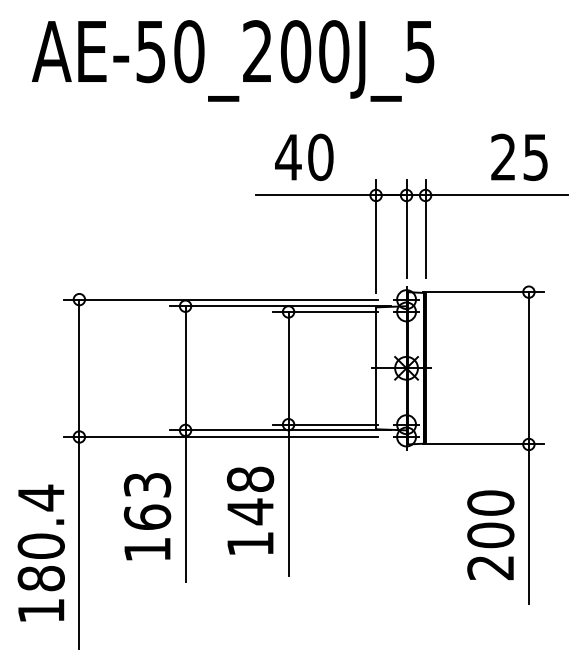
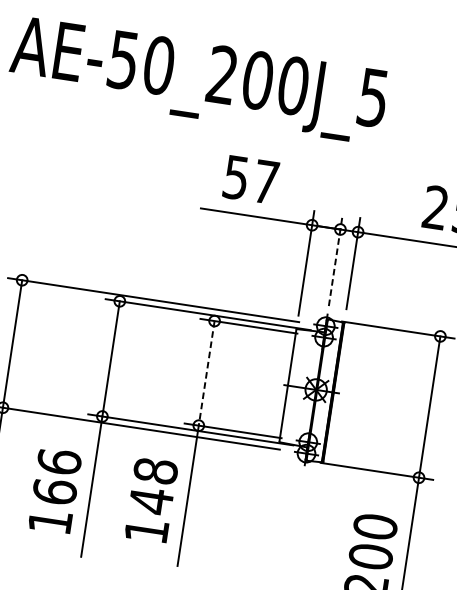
text: (304, 157) -> (251, 179), 40 -> 57
line: (406, 229) -> (335, 261), solid -> dashed
line: (288, 368) -> (206, 373), solid -> dashed
text: (147, 484) -> (59, 461), 163 -> 166

